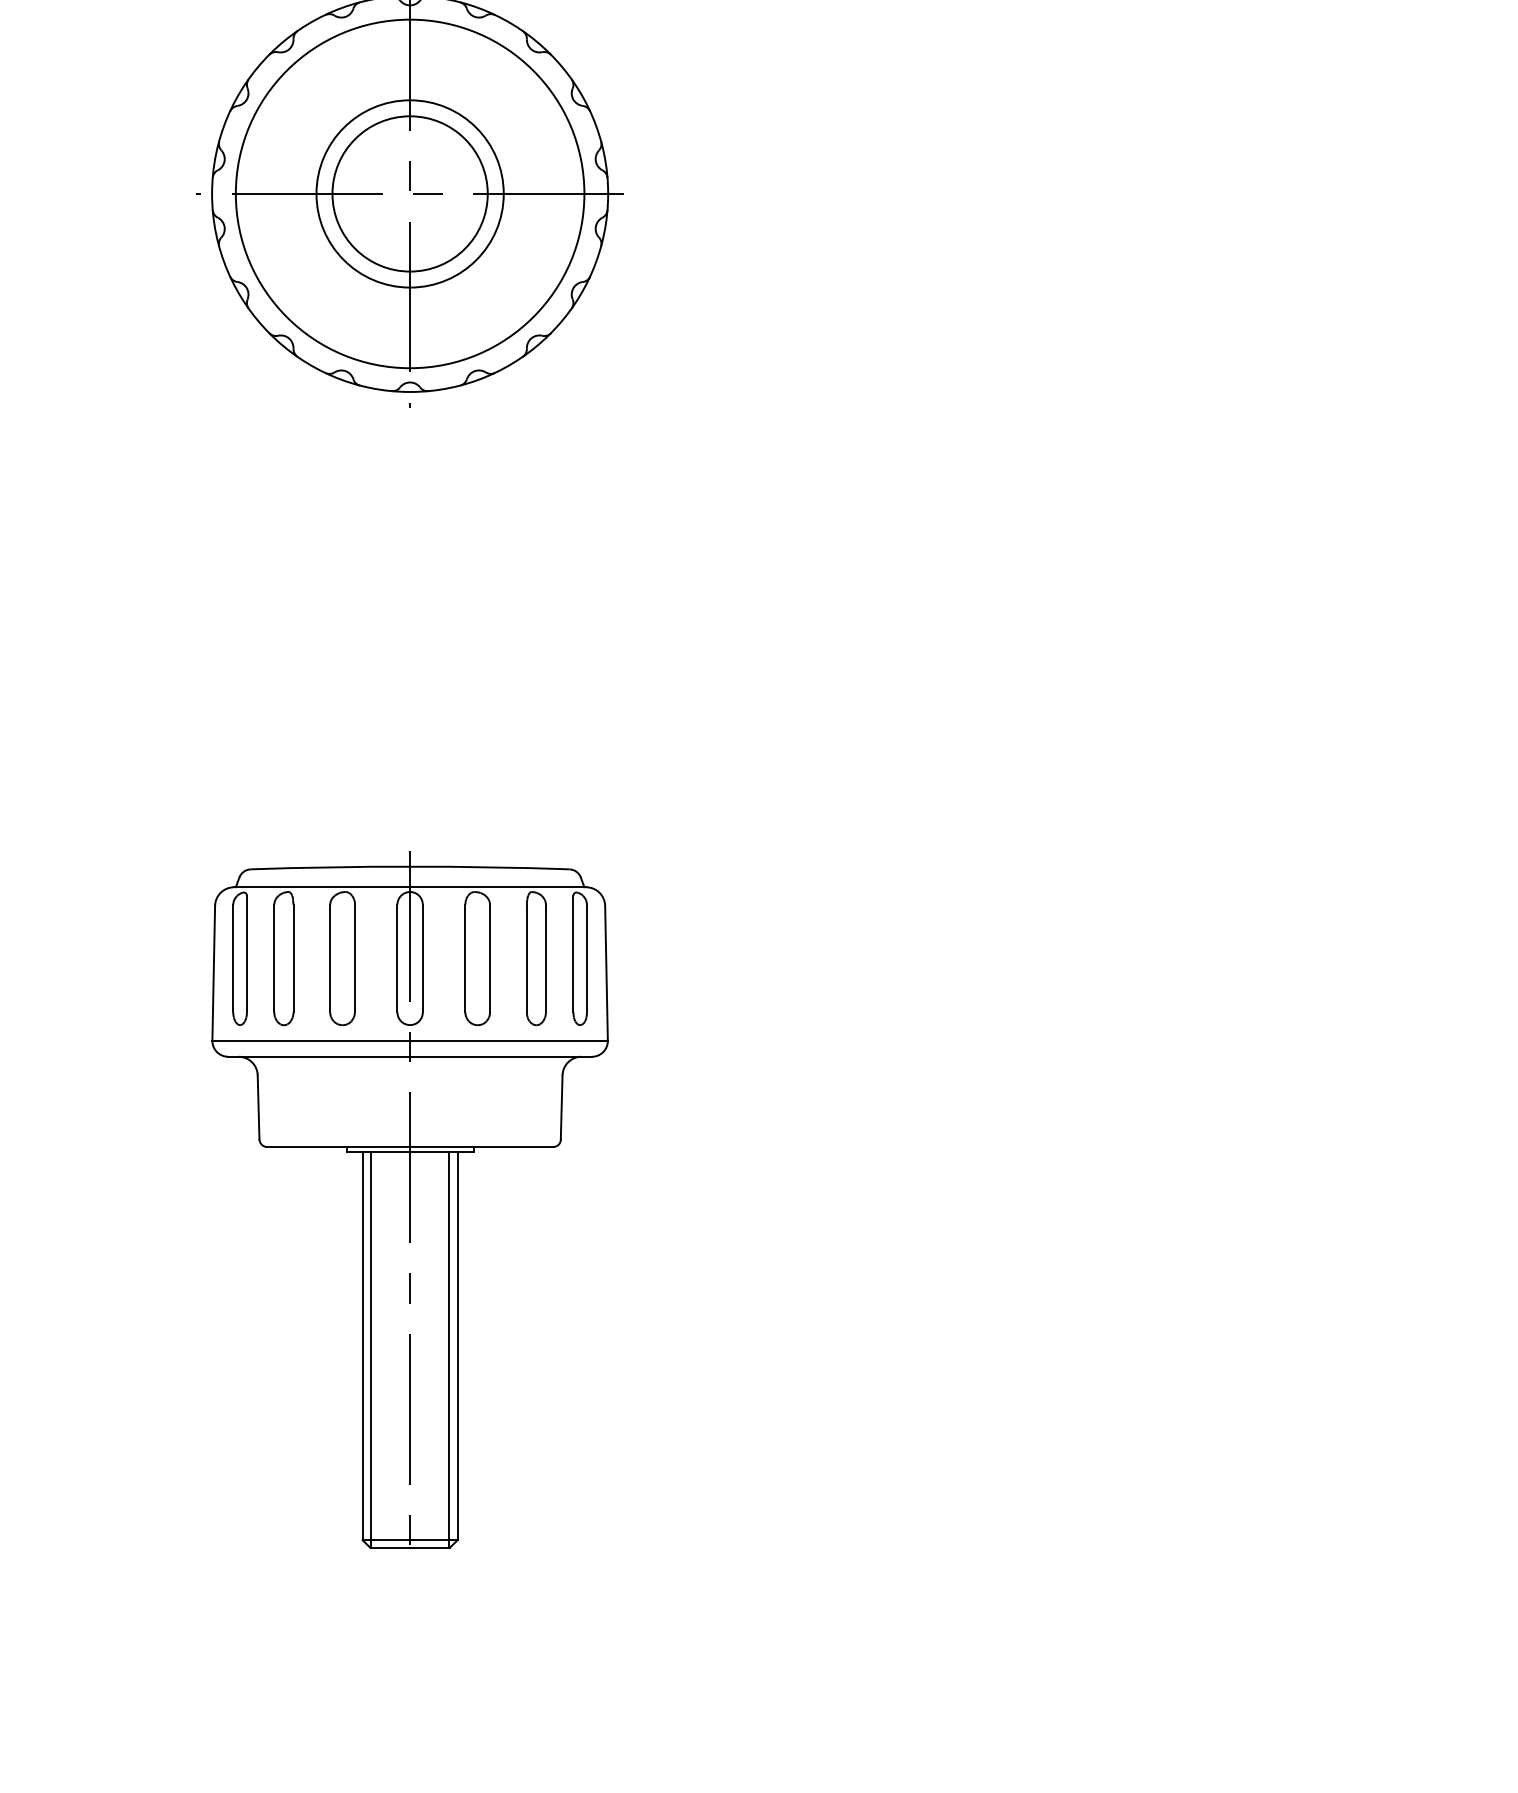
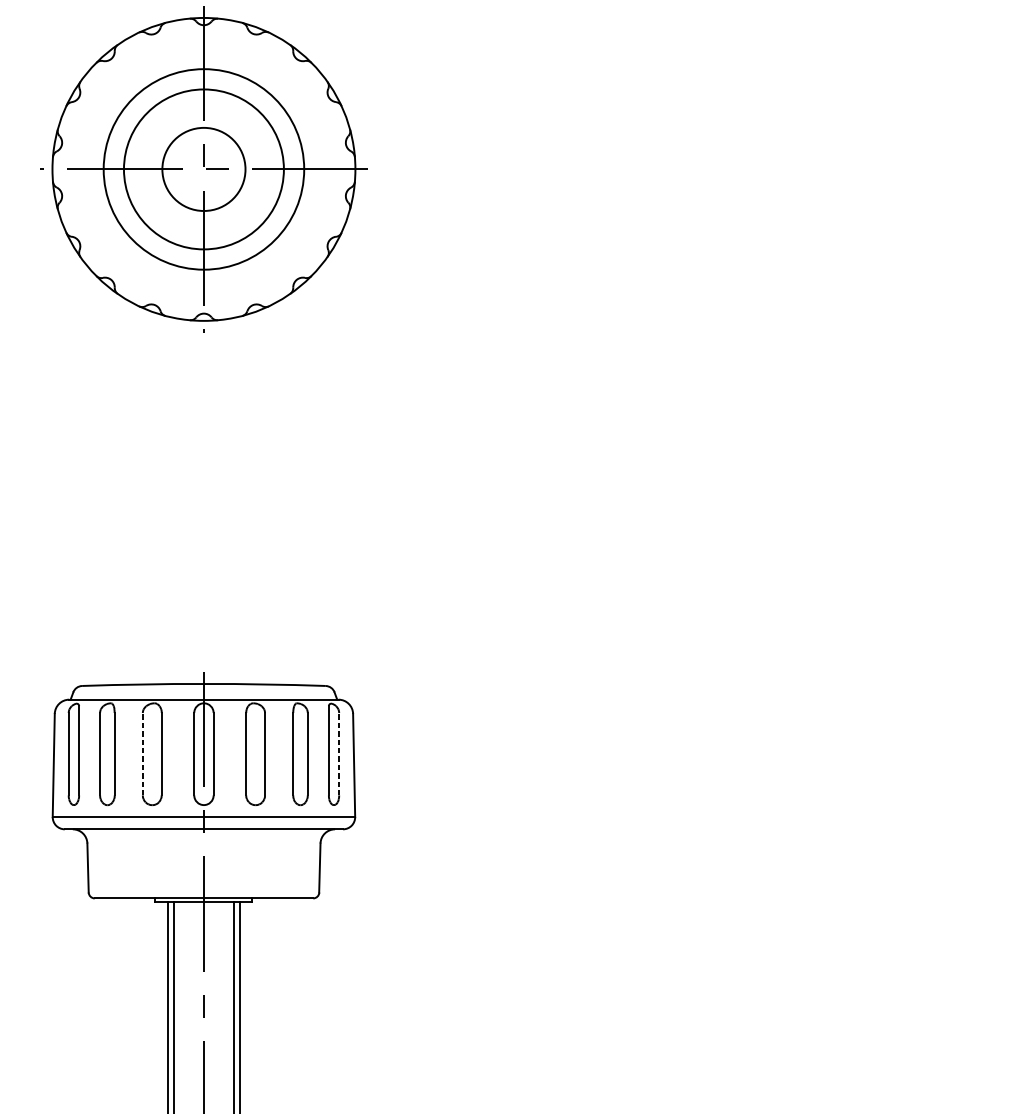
circle: (409, 193) -> (203, 169), size x0.6
circle: (409, 193) -> (203, 169), size x0.7
circle: (409, 193) -> (203, 169), size x1.4
line: (330, 958) -> (143, 754), solid -> dashed
line: (586, 958) -> (338, 754), solid -> dashed

